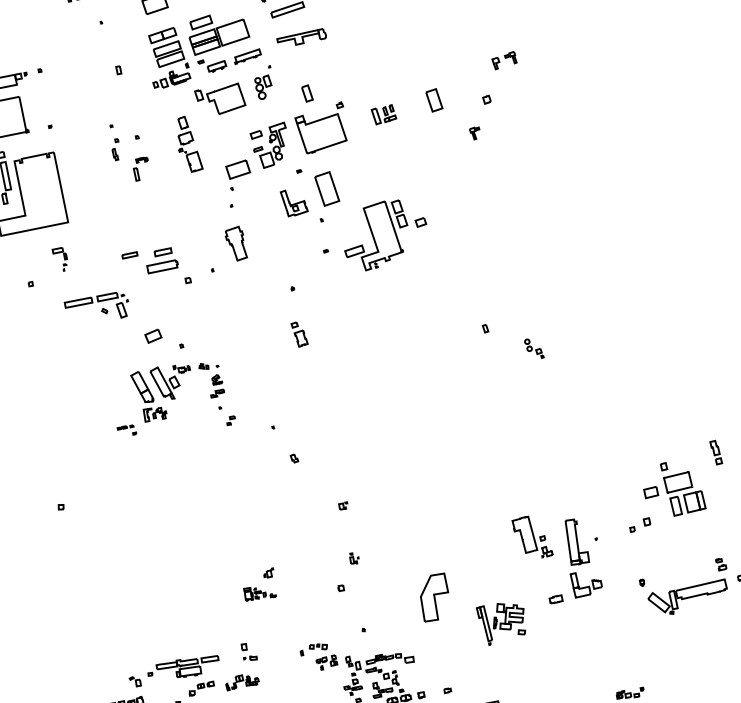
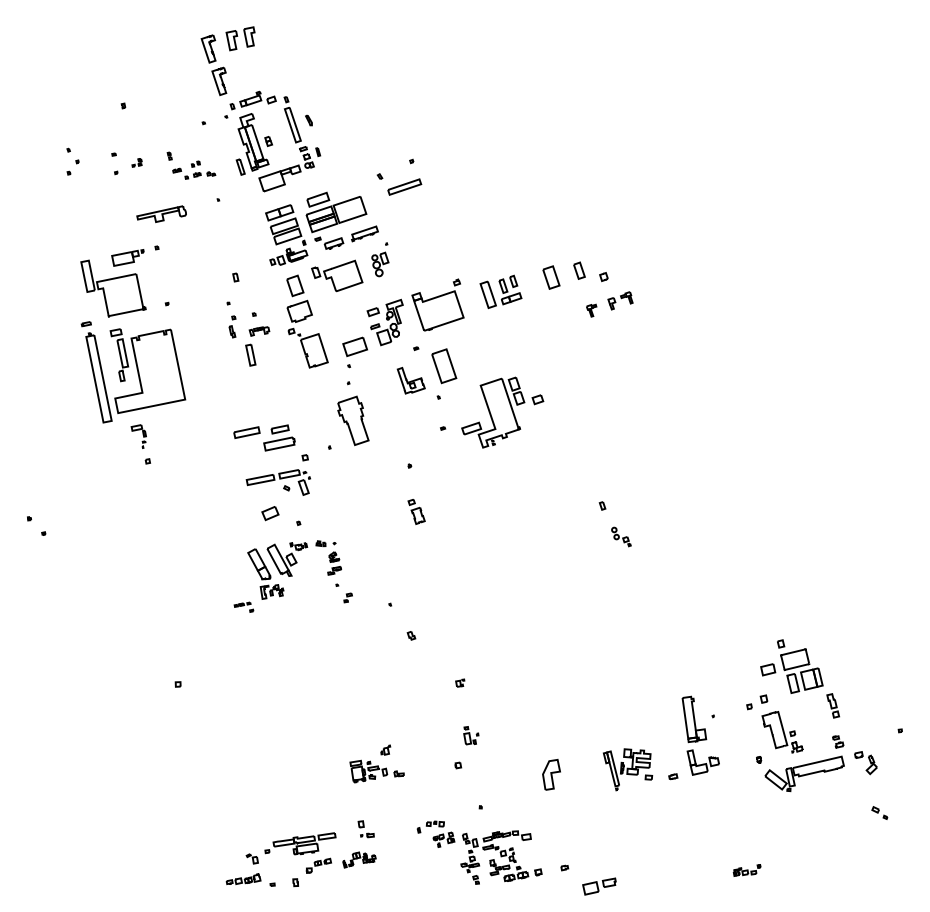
part: (301, 36) -> (161, 213), moved
part: (504, 60) -> (620, 300), moved
part: (118, 70) -> (235, 277), moved
part: (307, 93) -> (579, 270), moved
part: (383, 114) -> (500, 291), size x1.67
part: (190, 144) -> (307, 321), size x1.67
part: (140, 169) -> (257, 346), size x1.67
part: (236, 243) -> (353, 420), size x1.43
part: (129, 255) -> (246, 432), size x1.67
part: (59, 259) -> (138, 436), moved
part: (95, 305) -> (277, 482), moved
part: (534, 348) -> (621, 536), moved
part: (716, 452) -> (833, 705), moved
part: (532, 537) -> (782, 732), moved
part: (354, 558) -> (471, 735), size x1.67
part: (259, 594) -> (376, 771), size x1.67
part: (434, 597) -> (551, 774), size x0.62
part: (556, 599) -> (673, 776), size x0.62
part: (501, 624) -> (628, 769), moved

